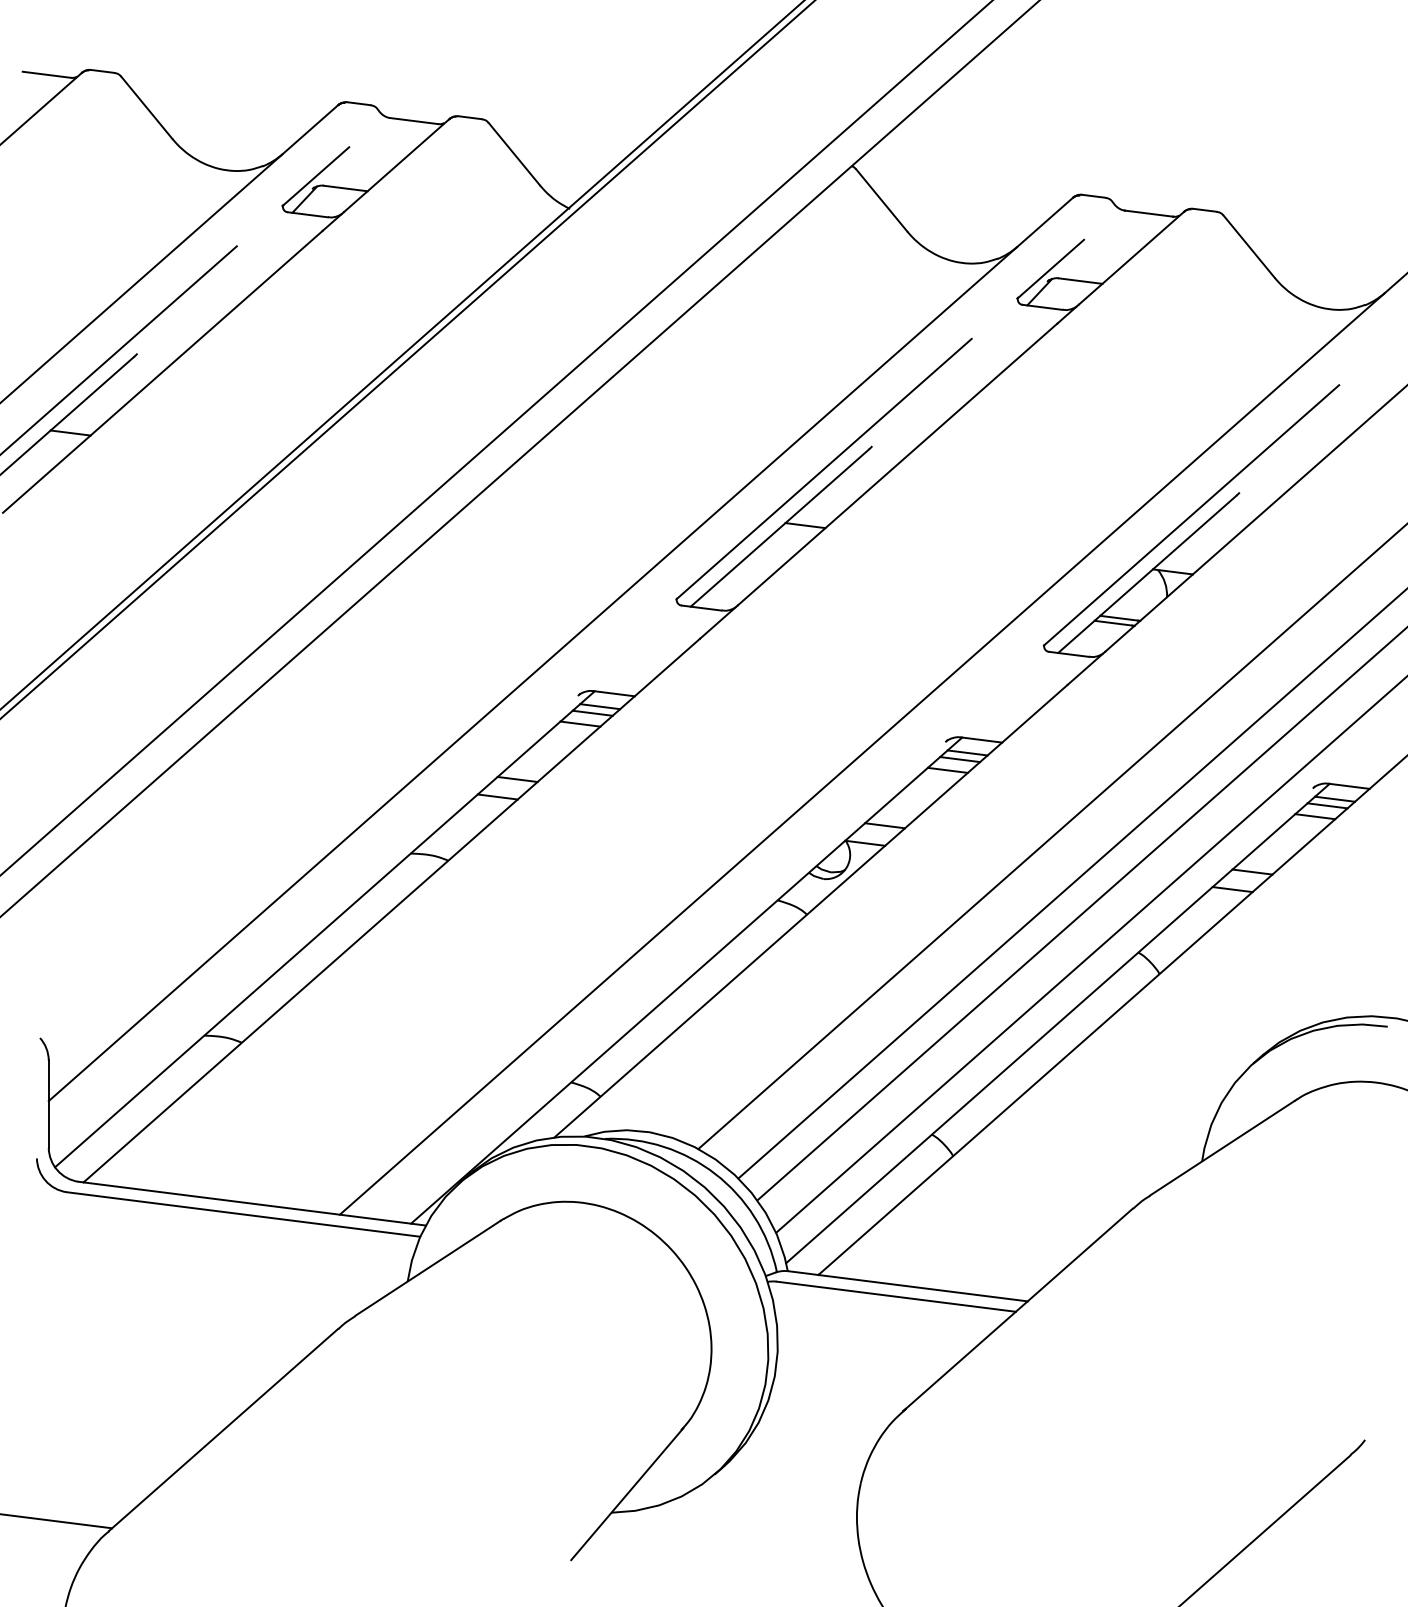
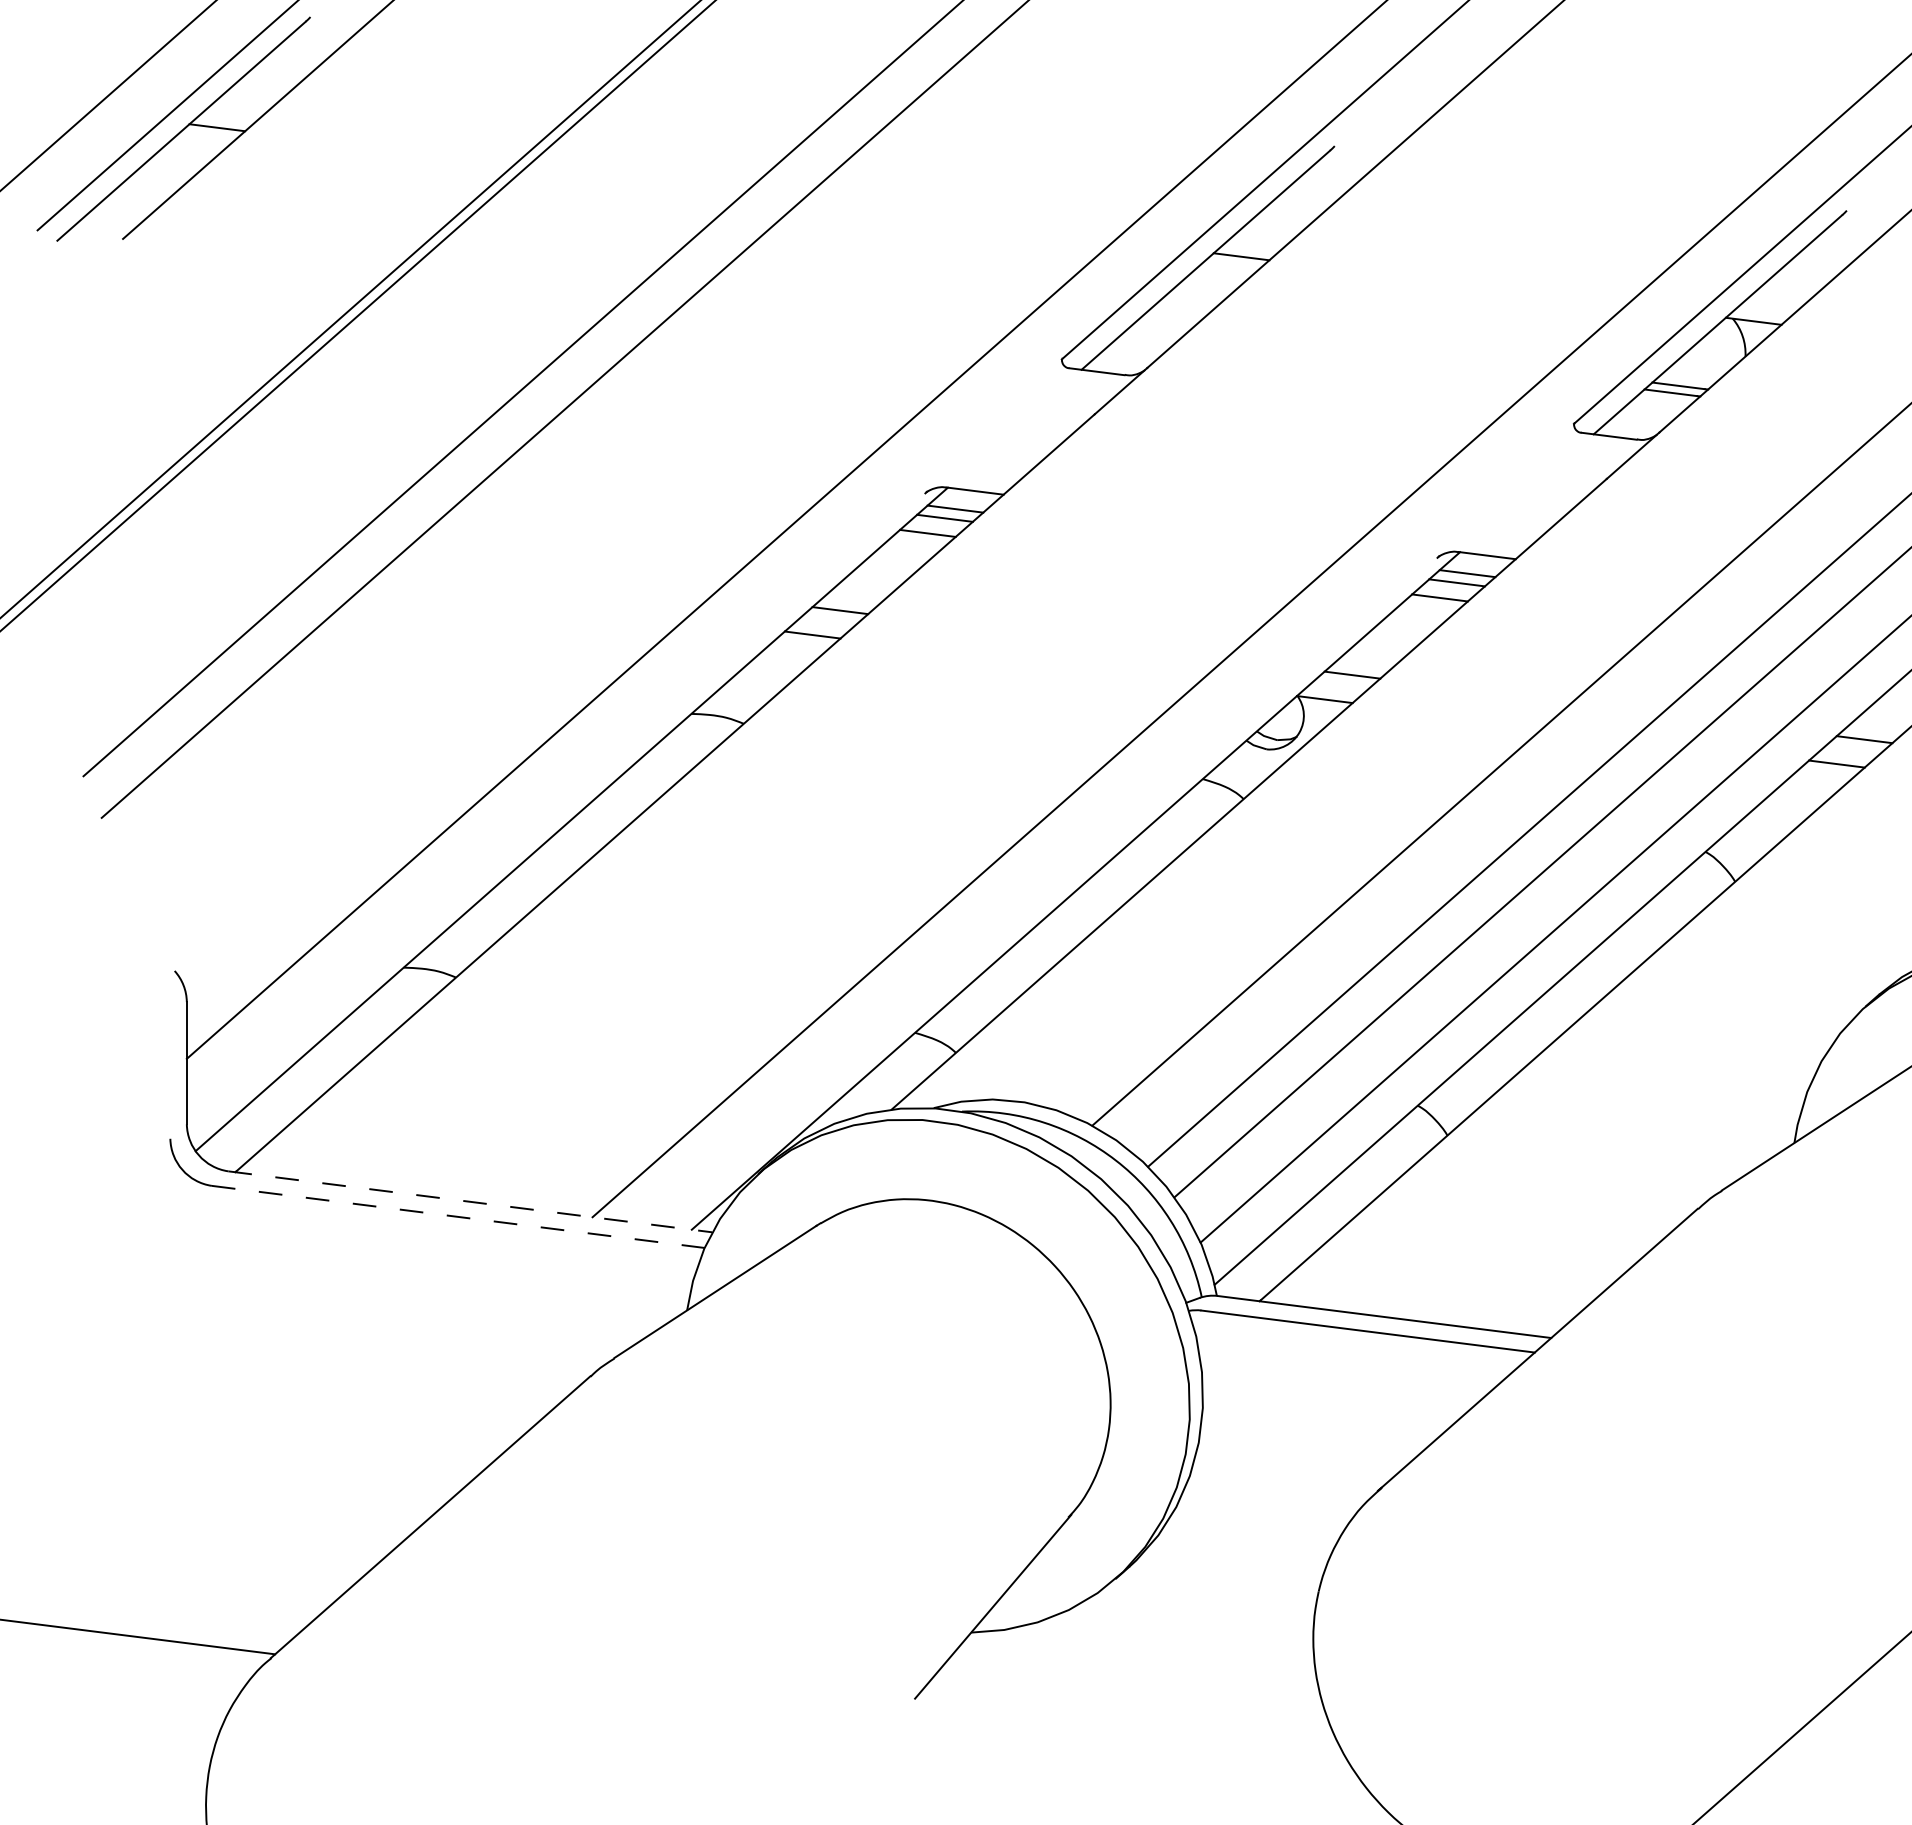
line: (252, 1203) -> (470, 1201), solid -> dashed
line: (243, 1214) -> (458, 1216), solid -> dashed

